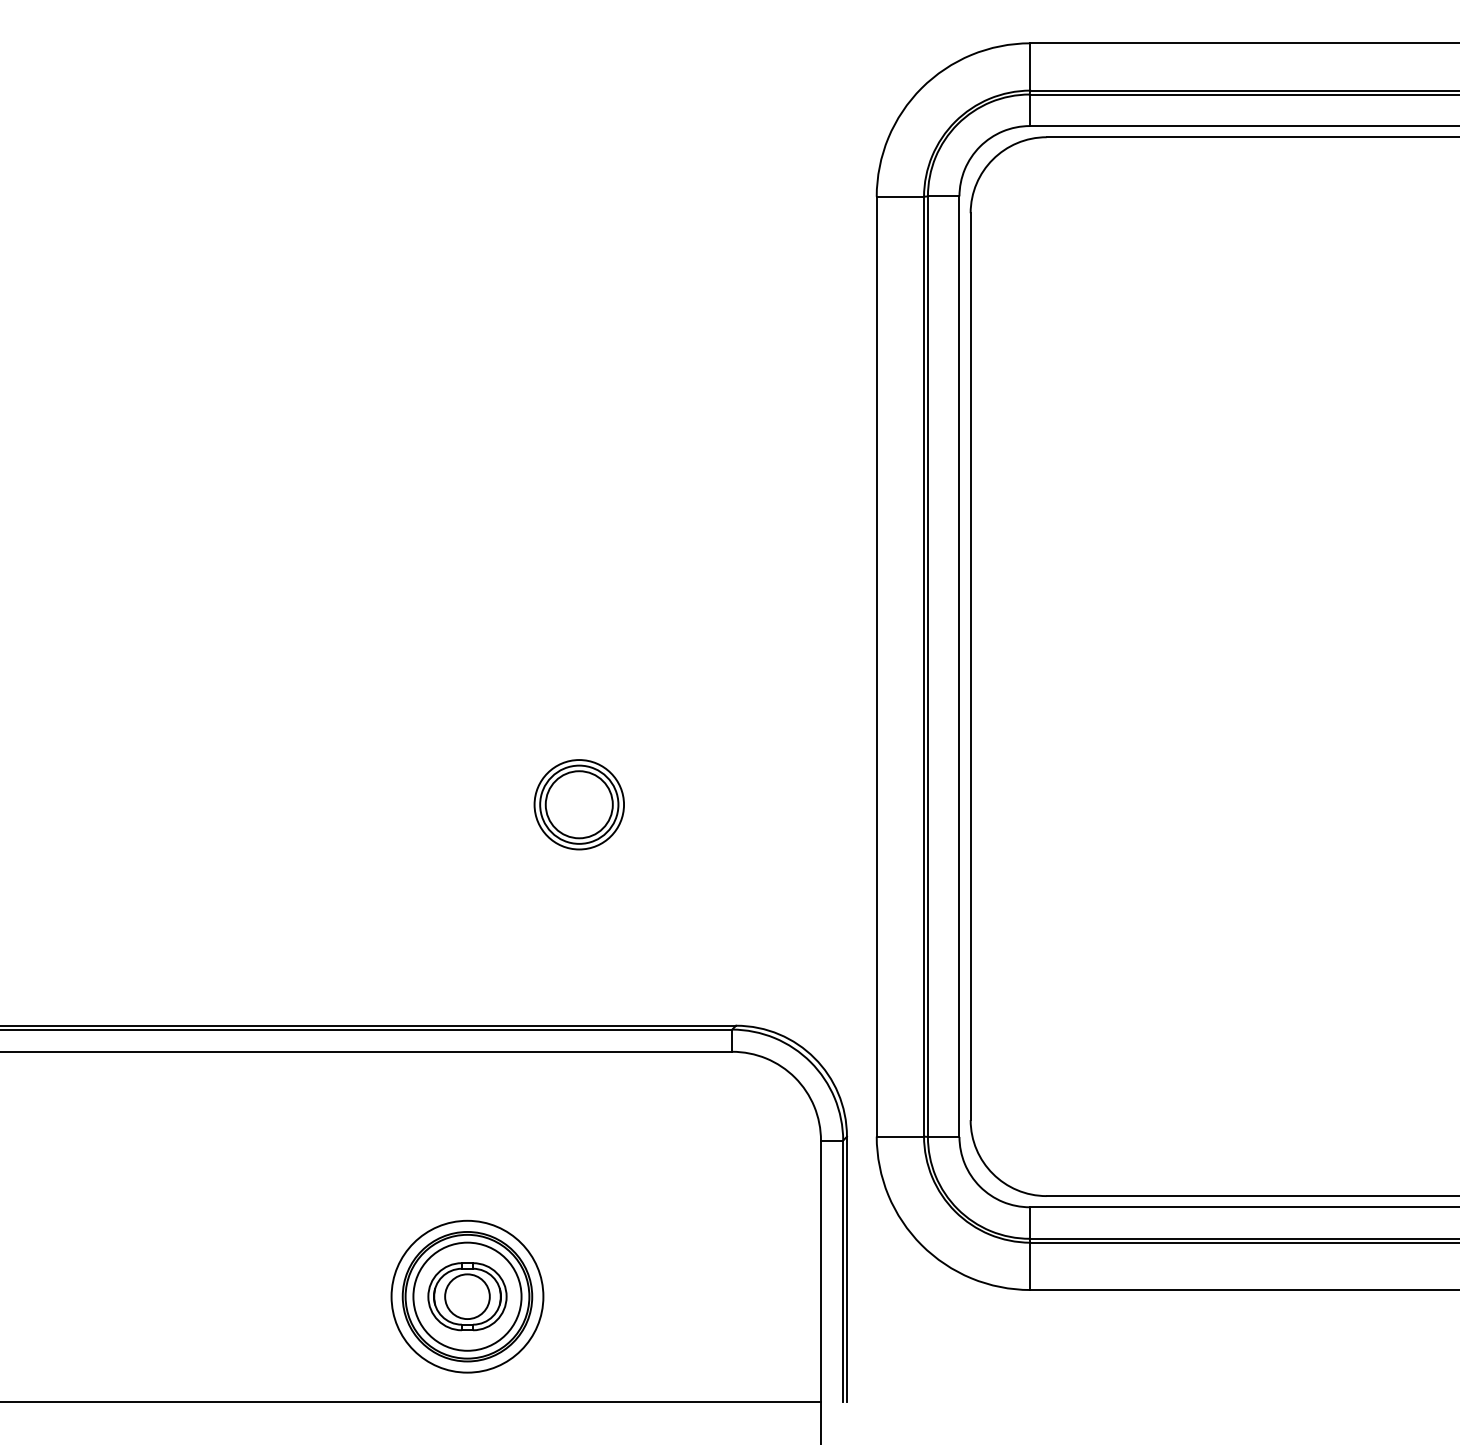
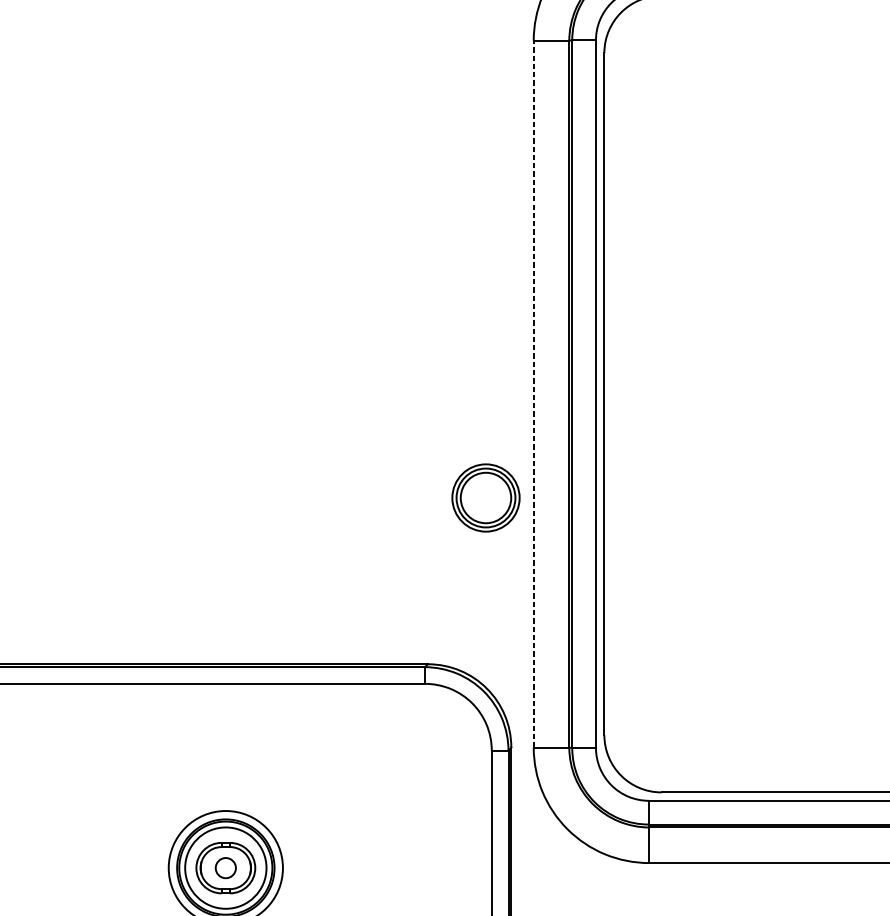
line: (876, 666) -> (533, 394), solid -> dashed
part: (578, 804) -> (485, 497), moved
circle: (467, 1296) -> (225, 867), size x0.6

